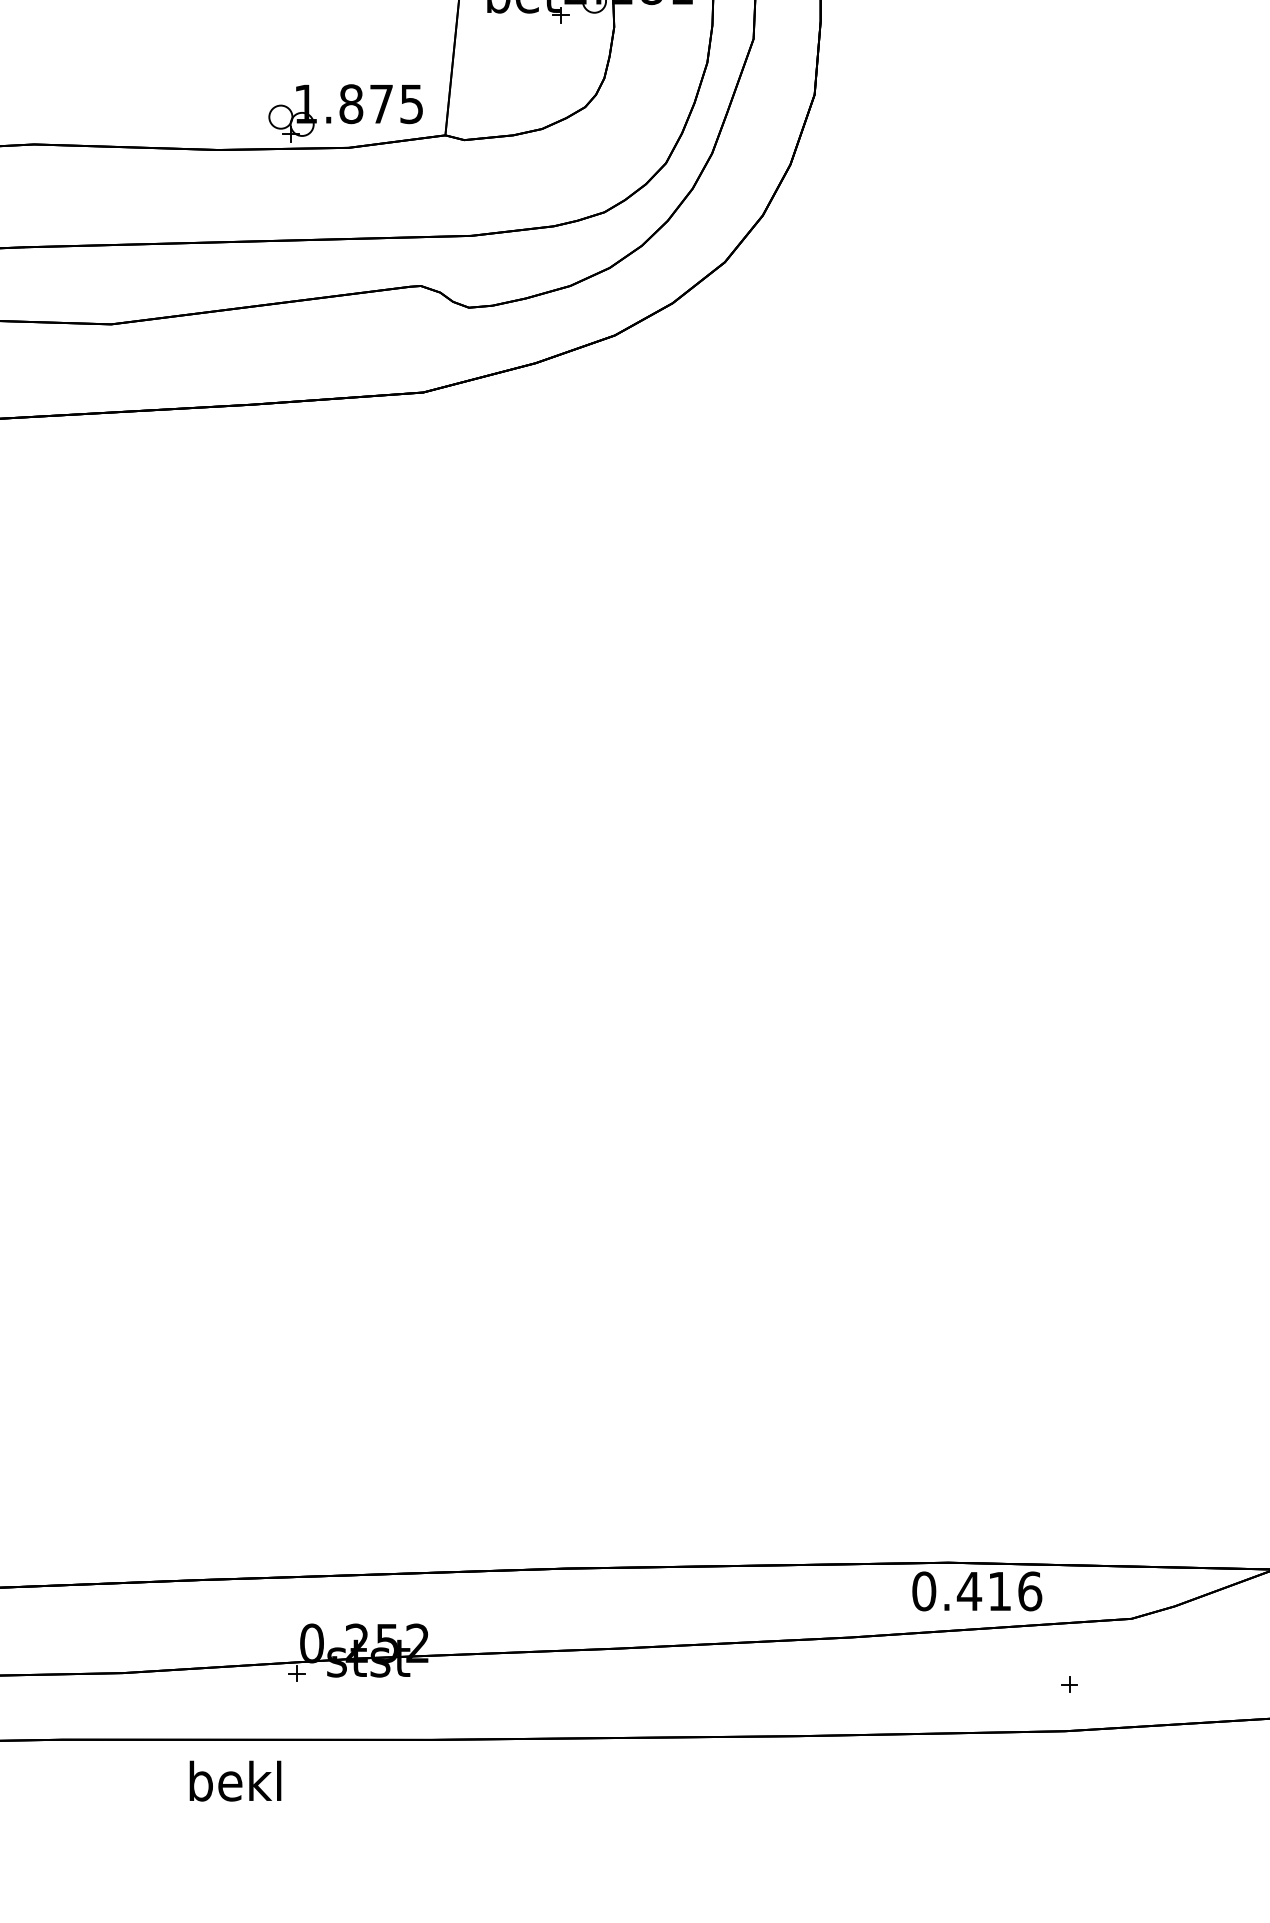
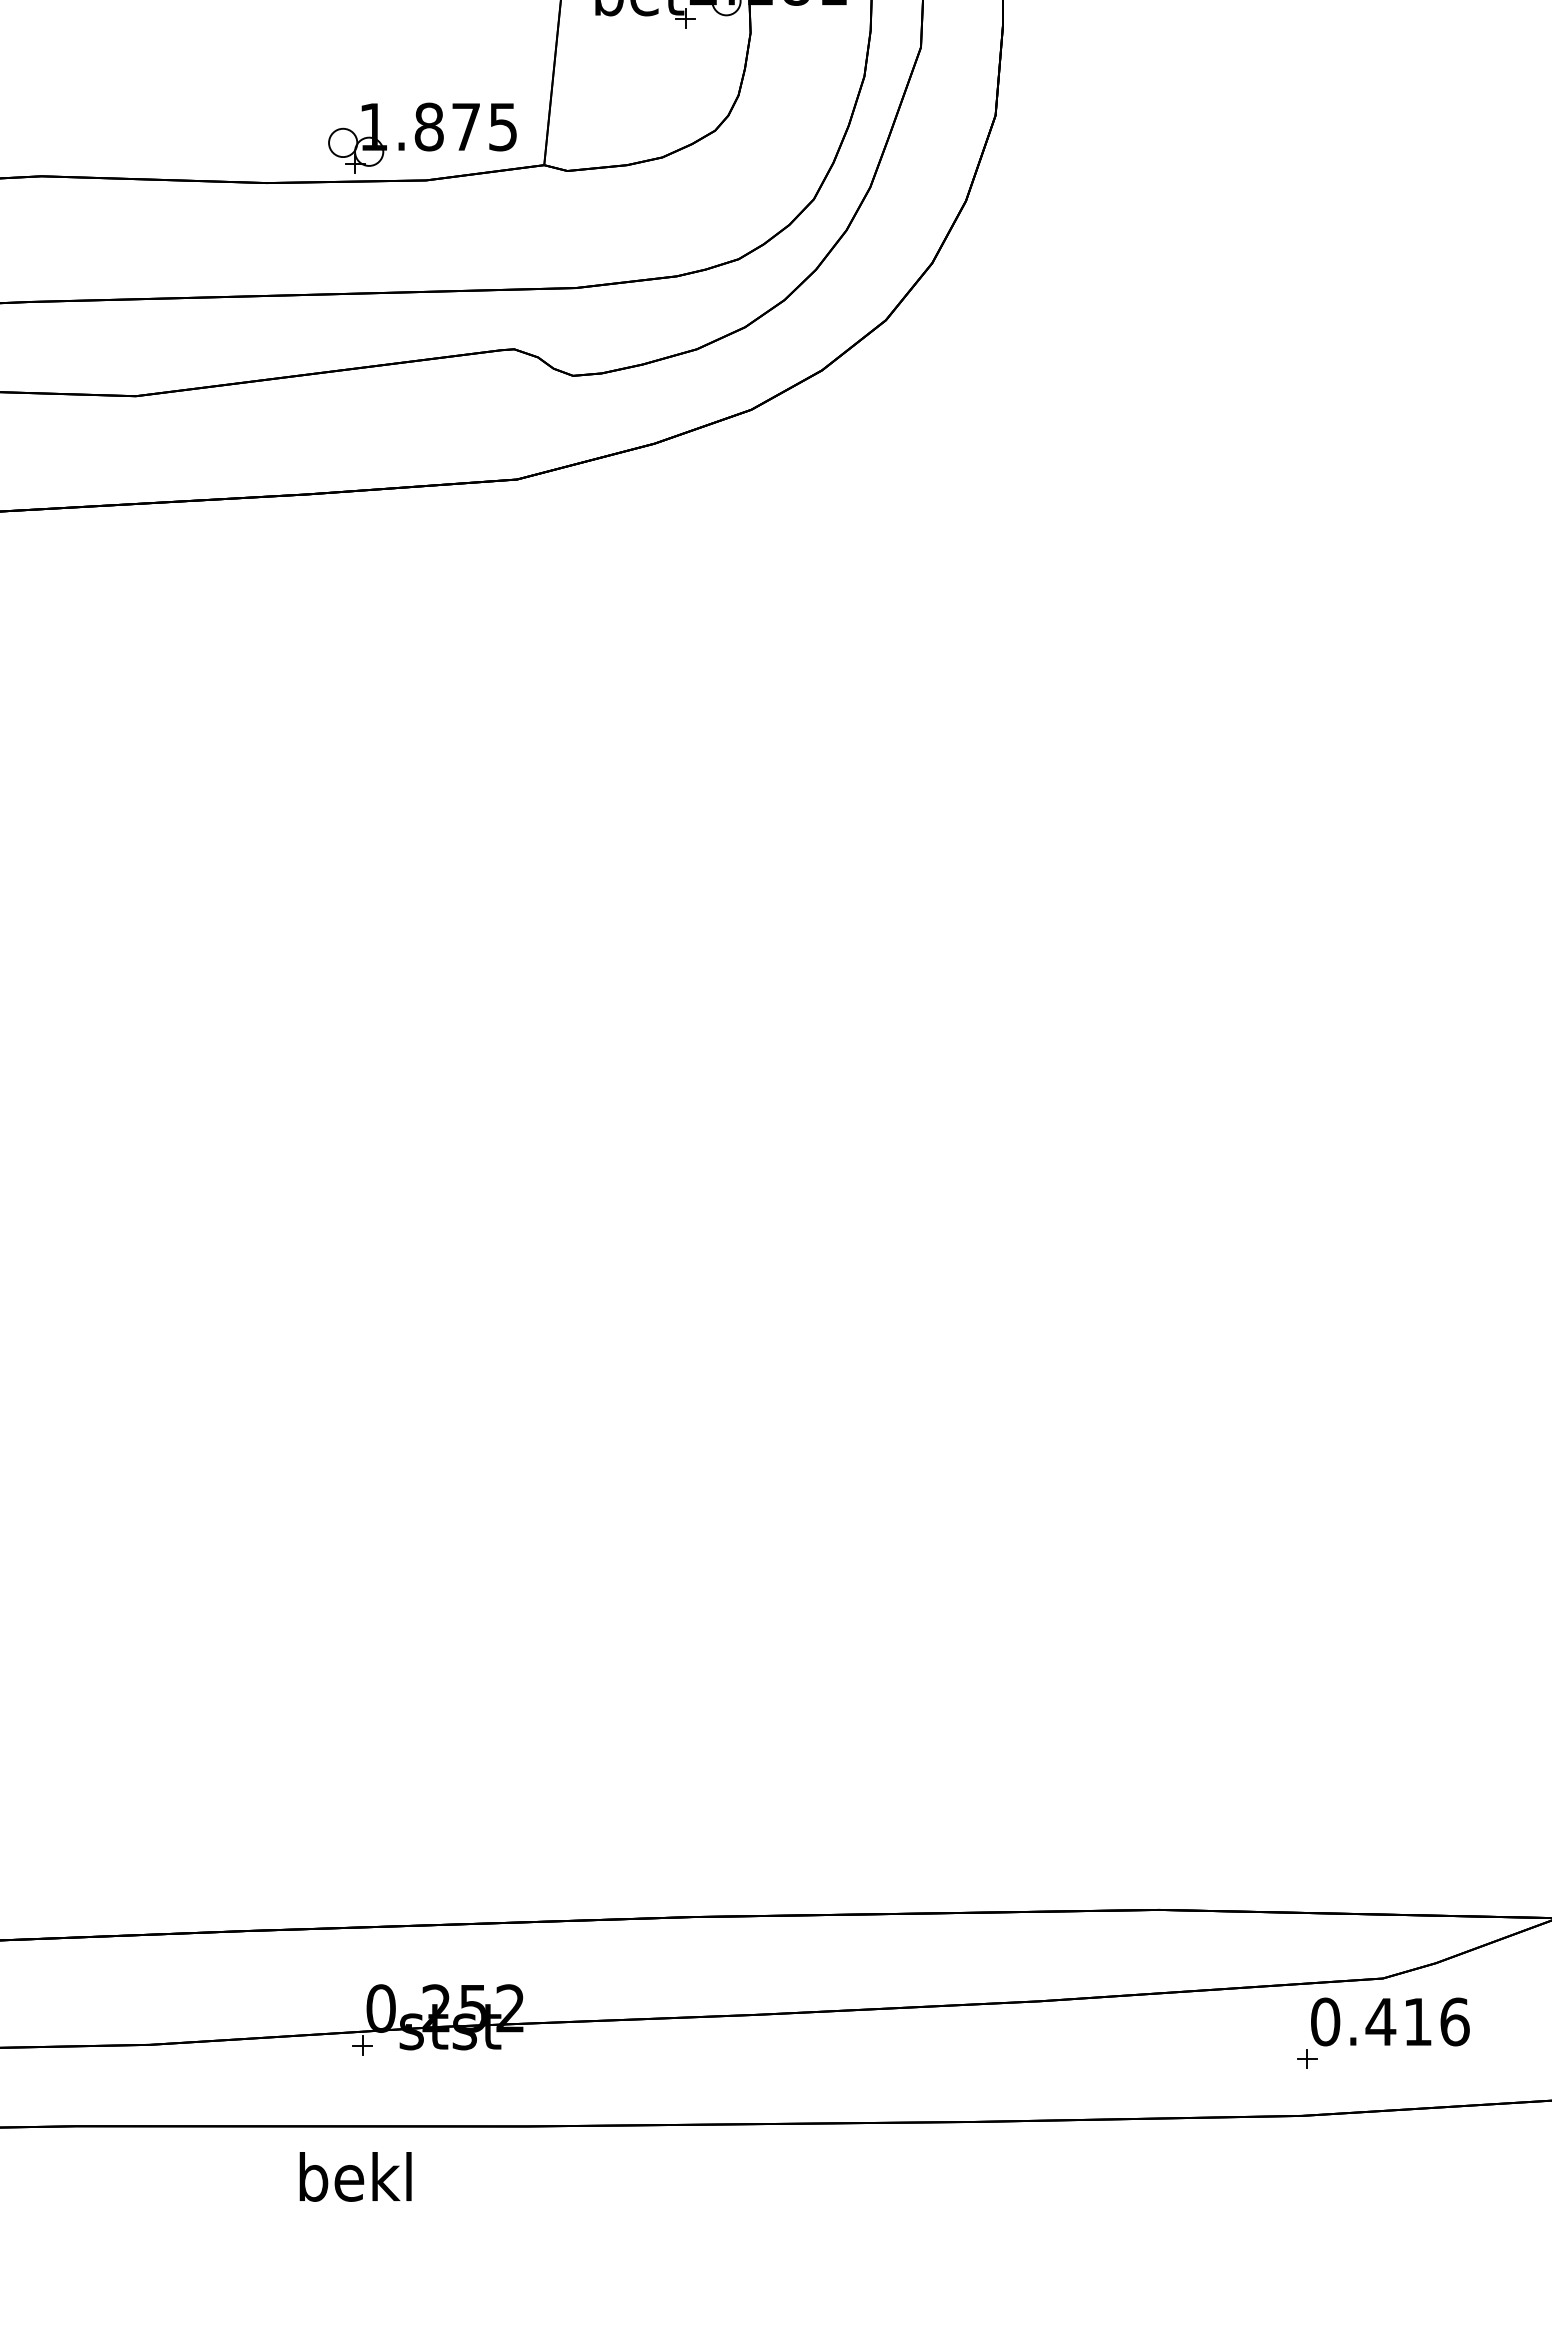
text: (977, 1591) -> (1390, 2021), moved
text: (235, 1780) -> (355, 2176), moved

